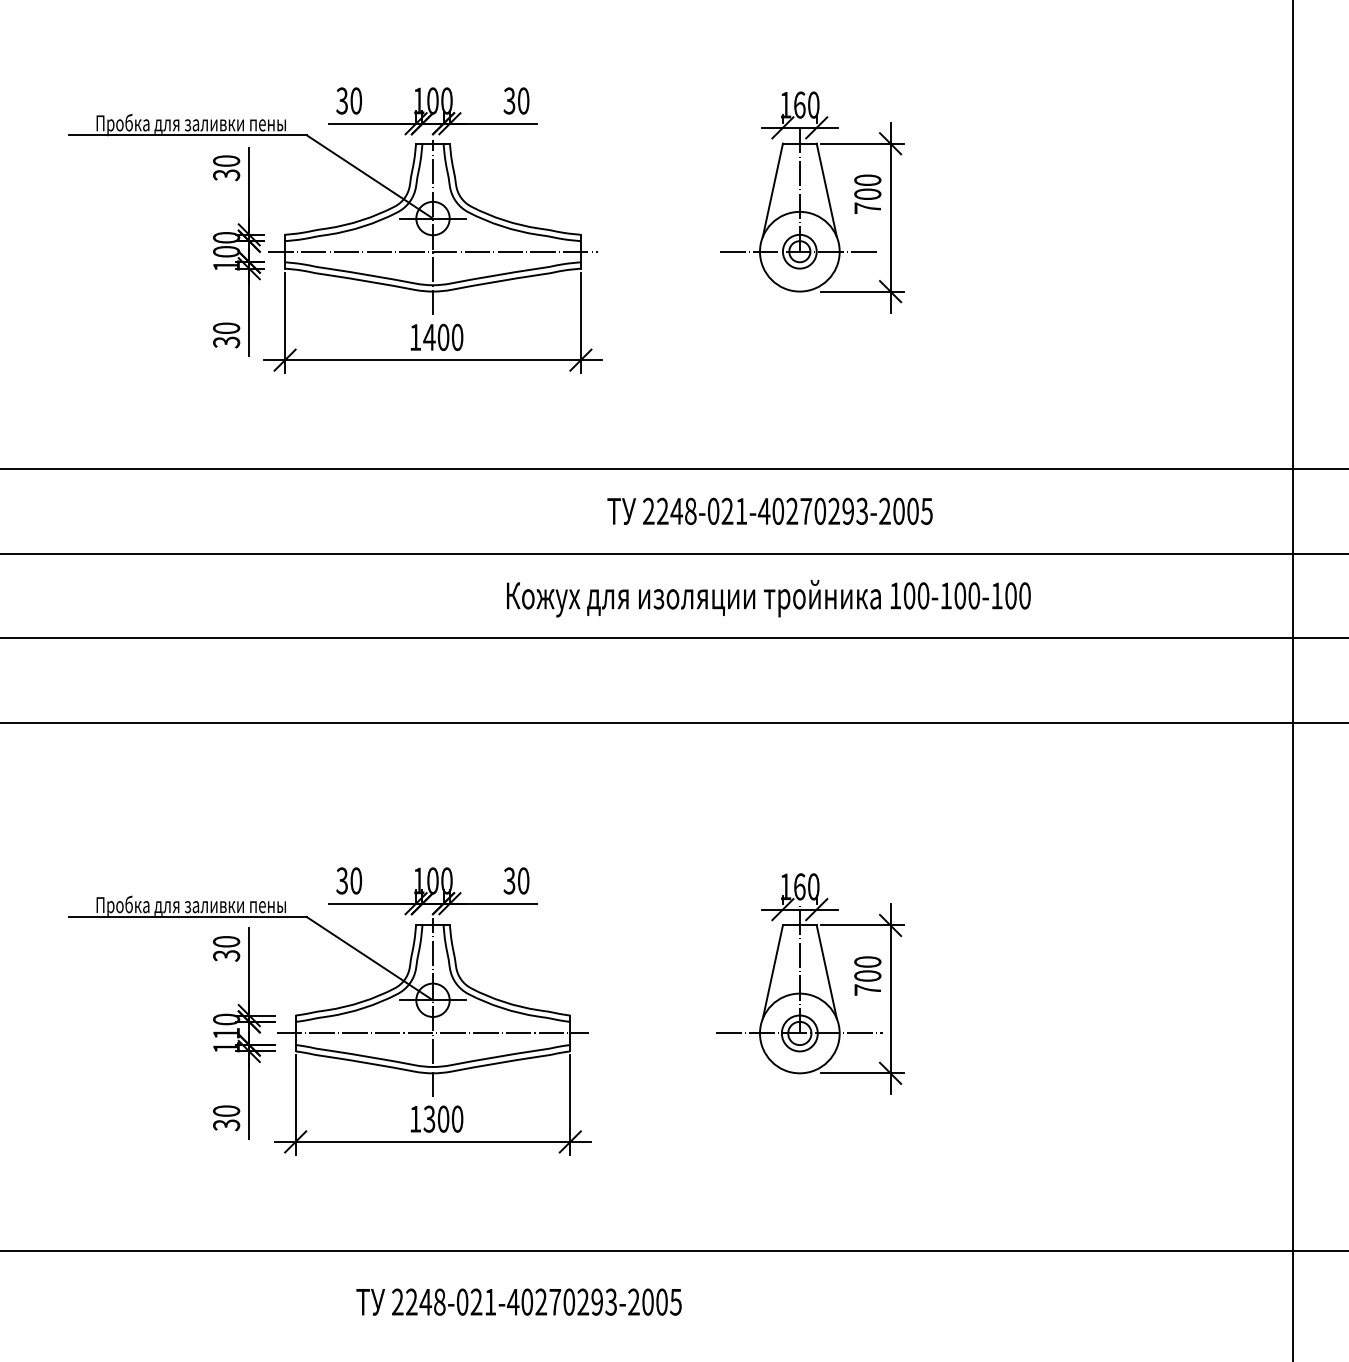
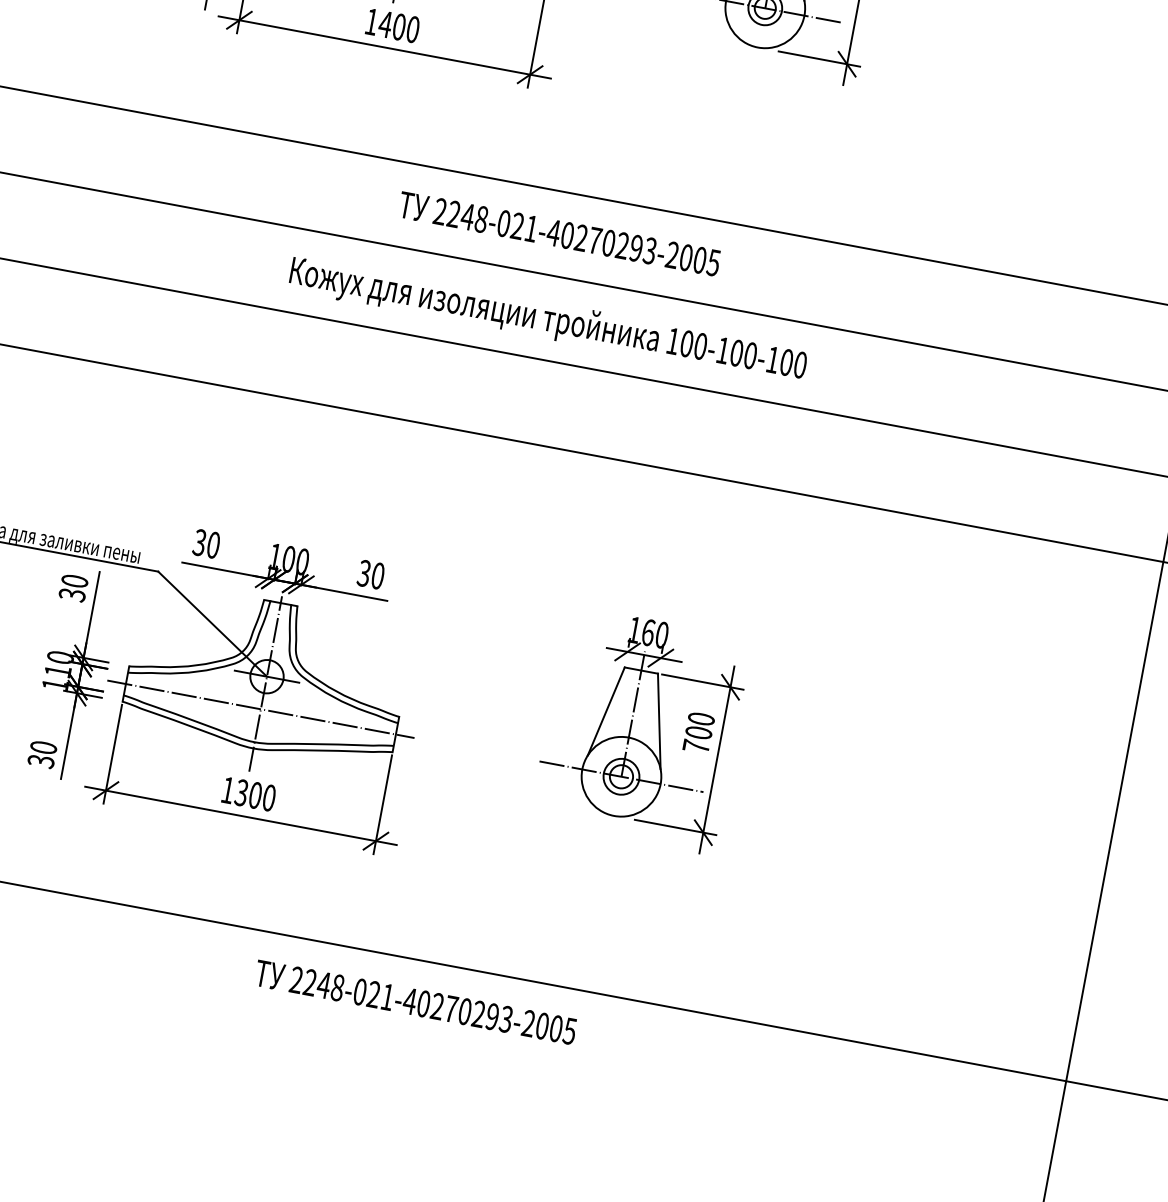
text: (769, 510) -> (559, 233), moved
text: (768, 598) -> (547, 320), moved
text: (518, 1301) -> (415, 1001), moved

